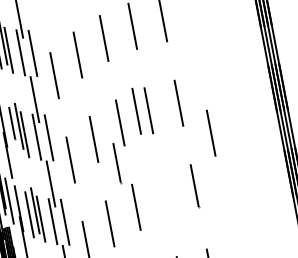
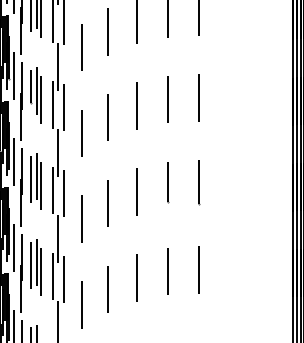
line: (136, 110) -> (155, 97), removed
line: (211, 133) -> (224, 133), removed
line: (118, 163) -> (168, 182), moved

